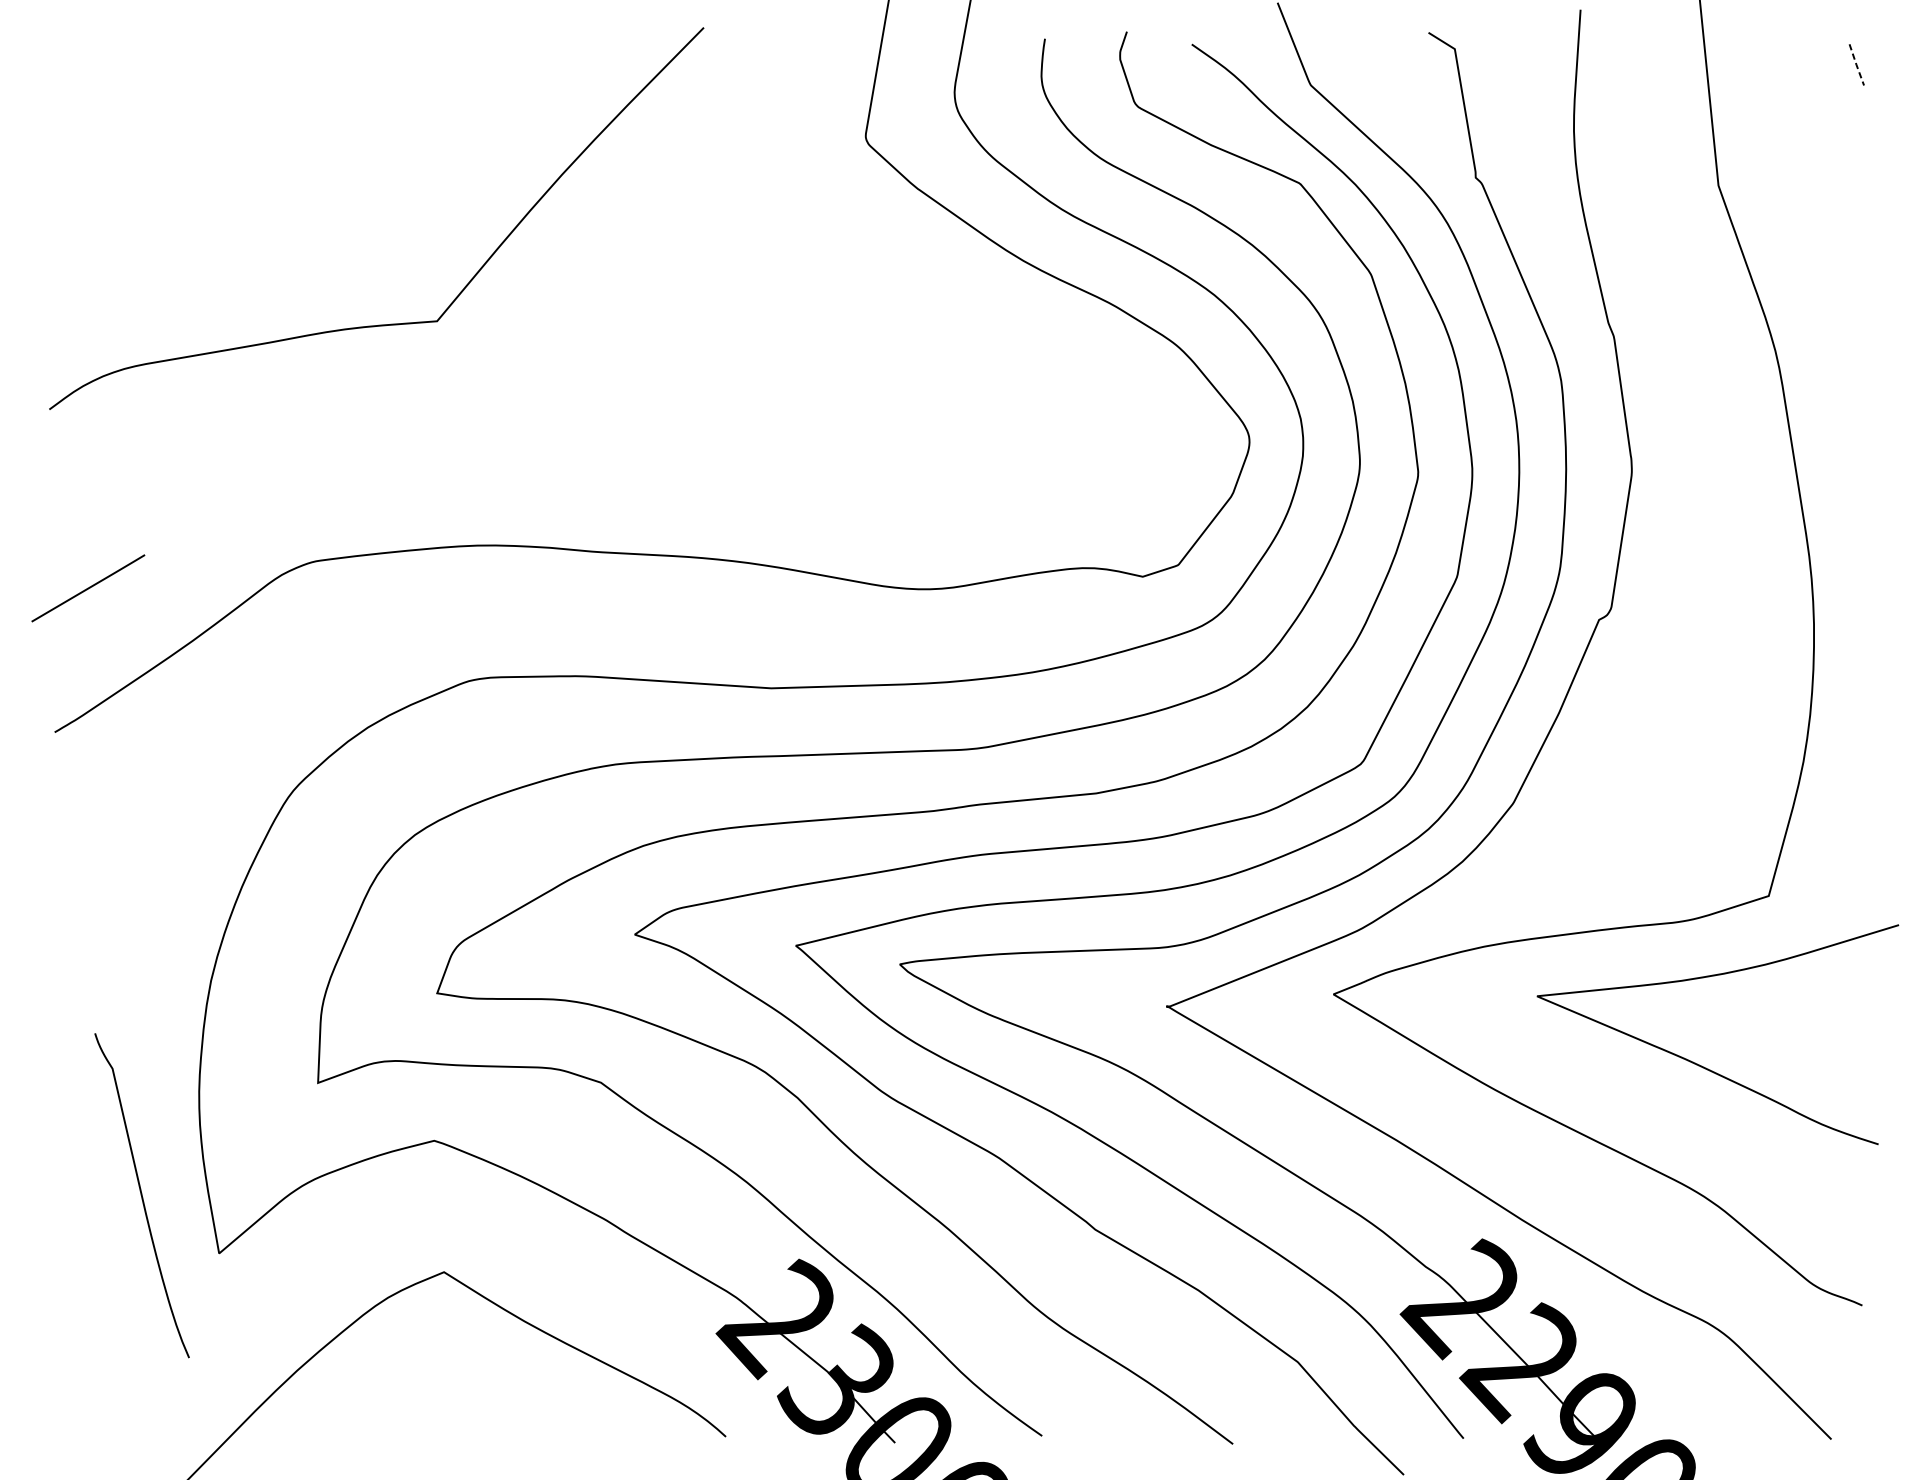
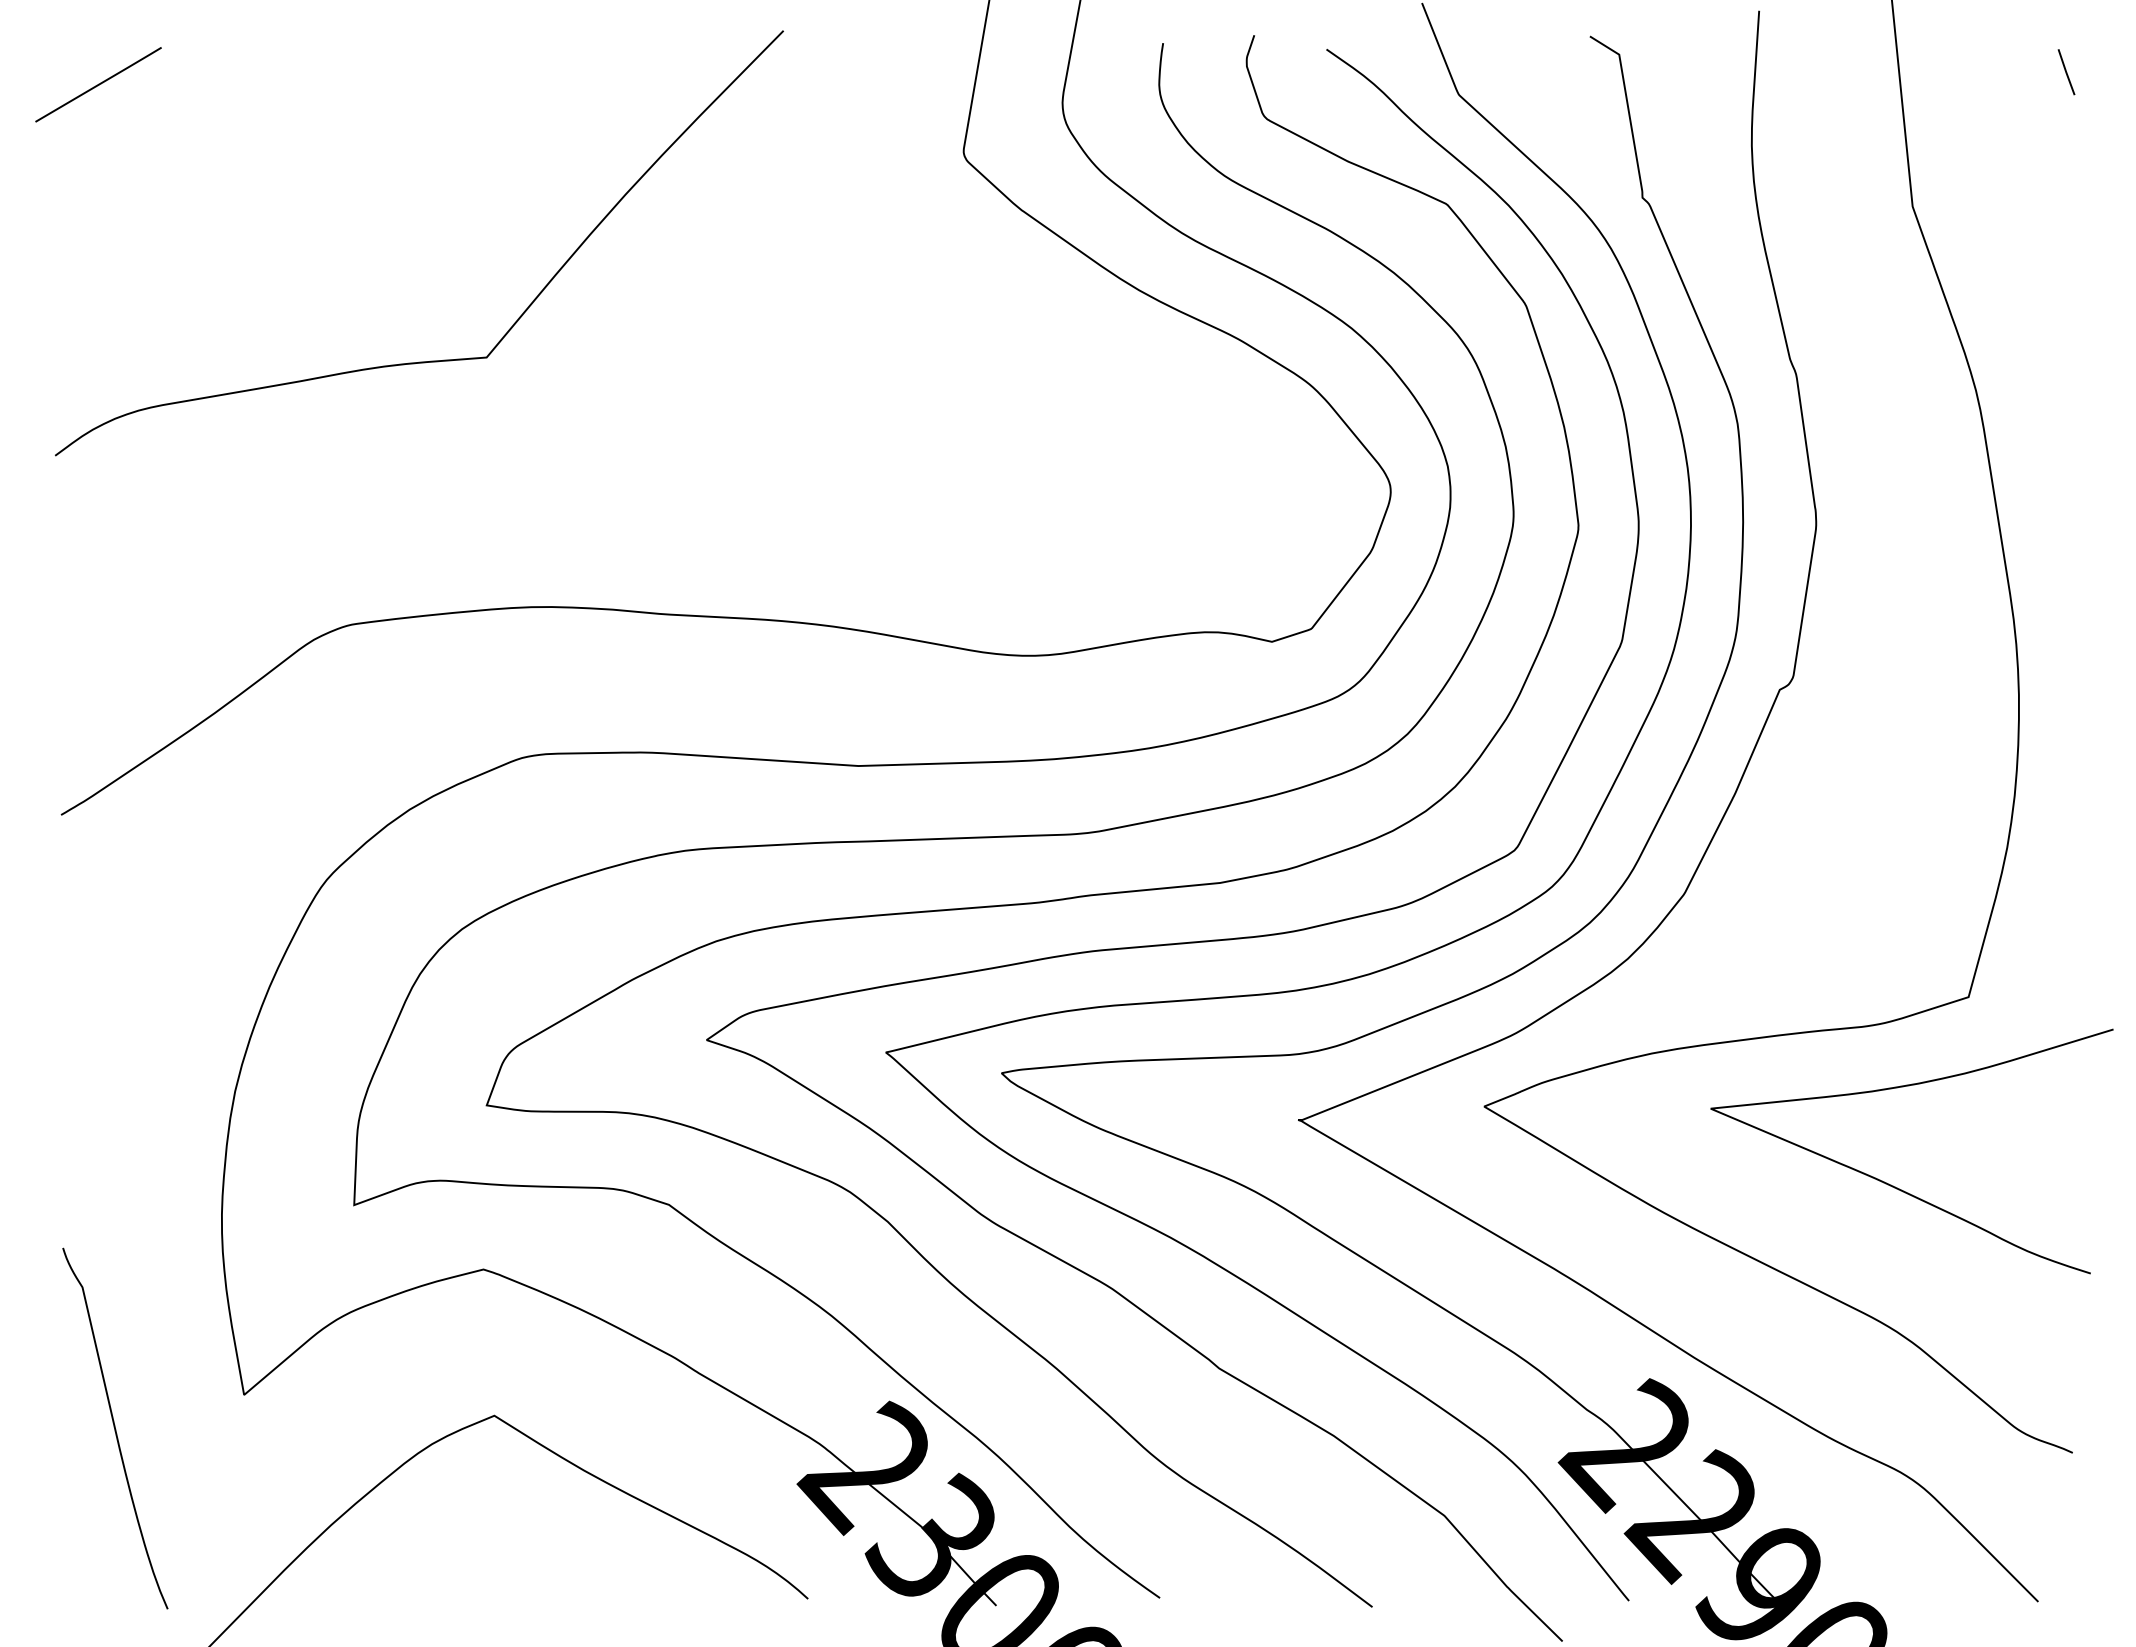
line: (1856, 65) -> (2066, 72), dashed -> solid
line: (88, 588) -> (98, 84), moved
curve: (142, 1195) -> (115, 1428), moved

